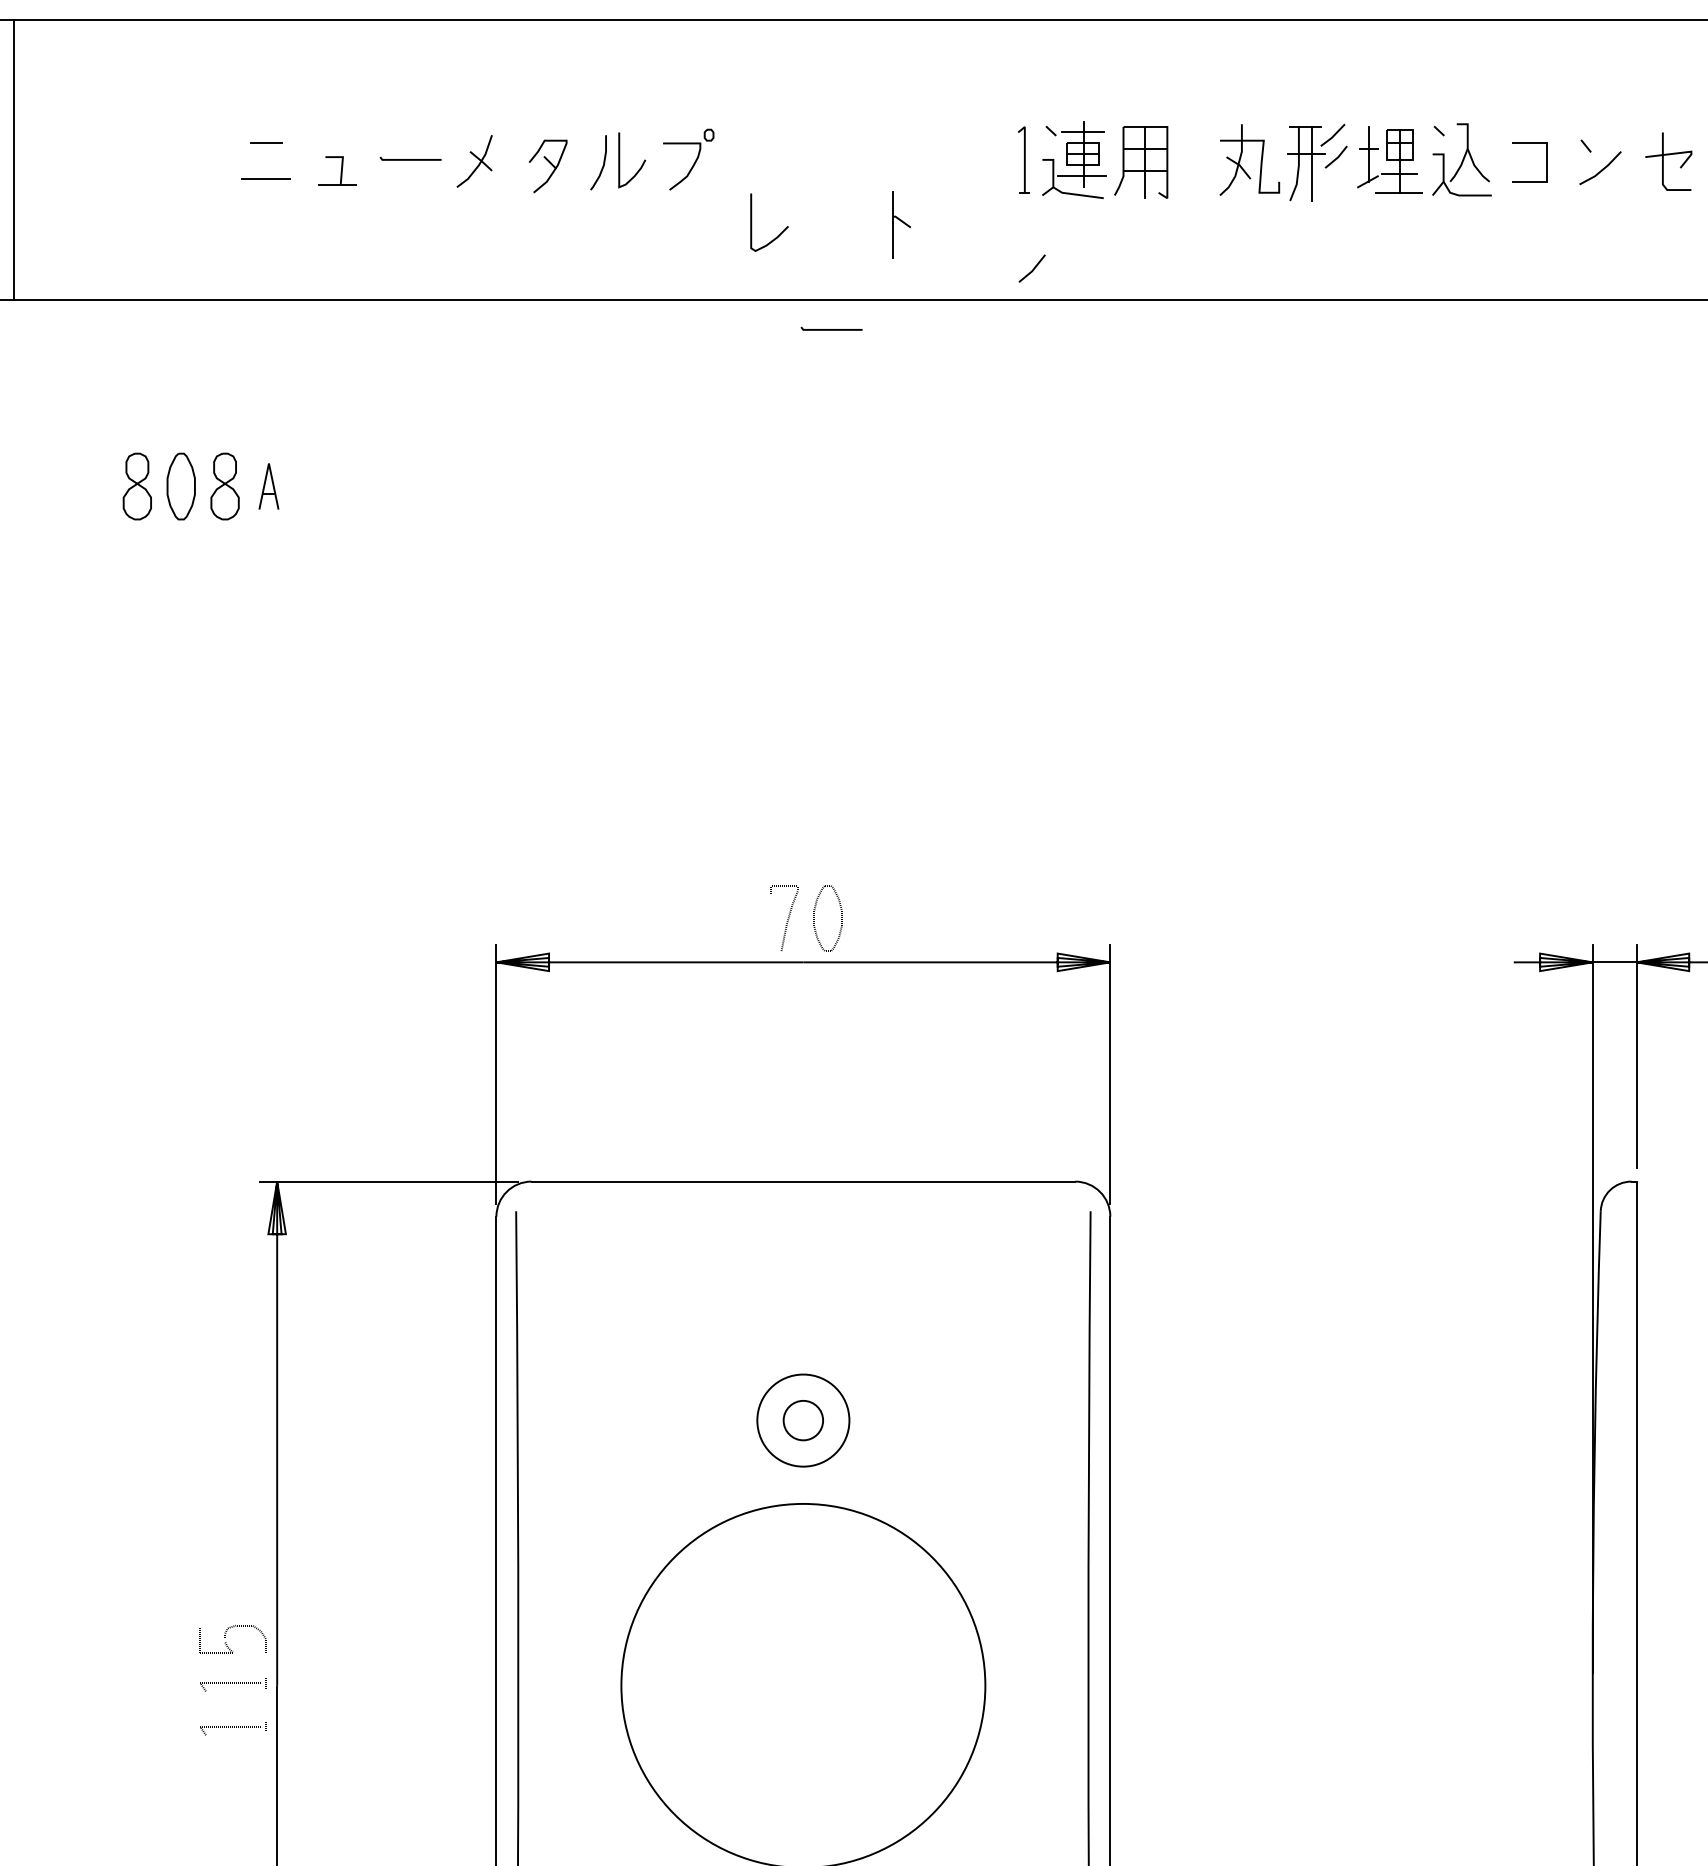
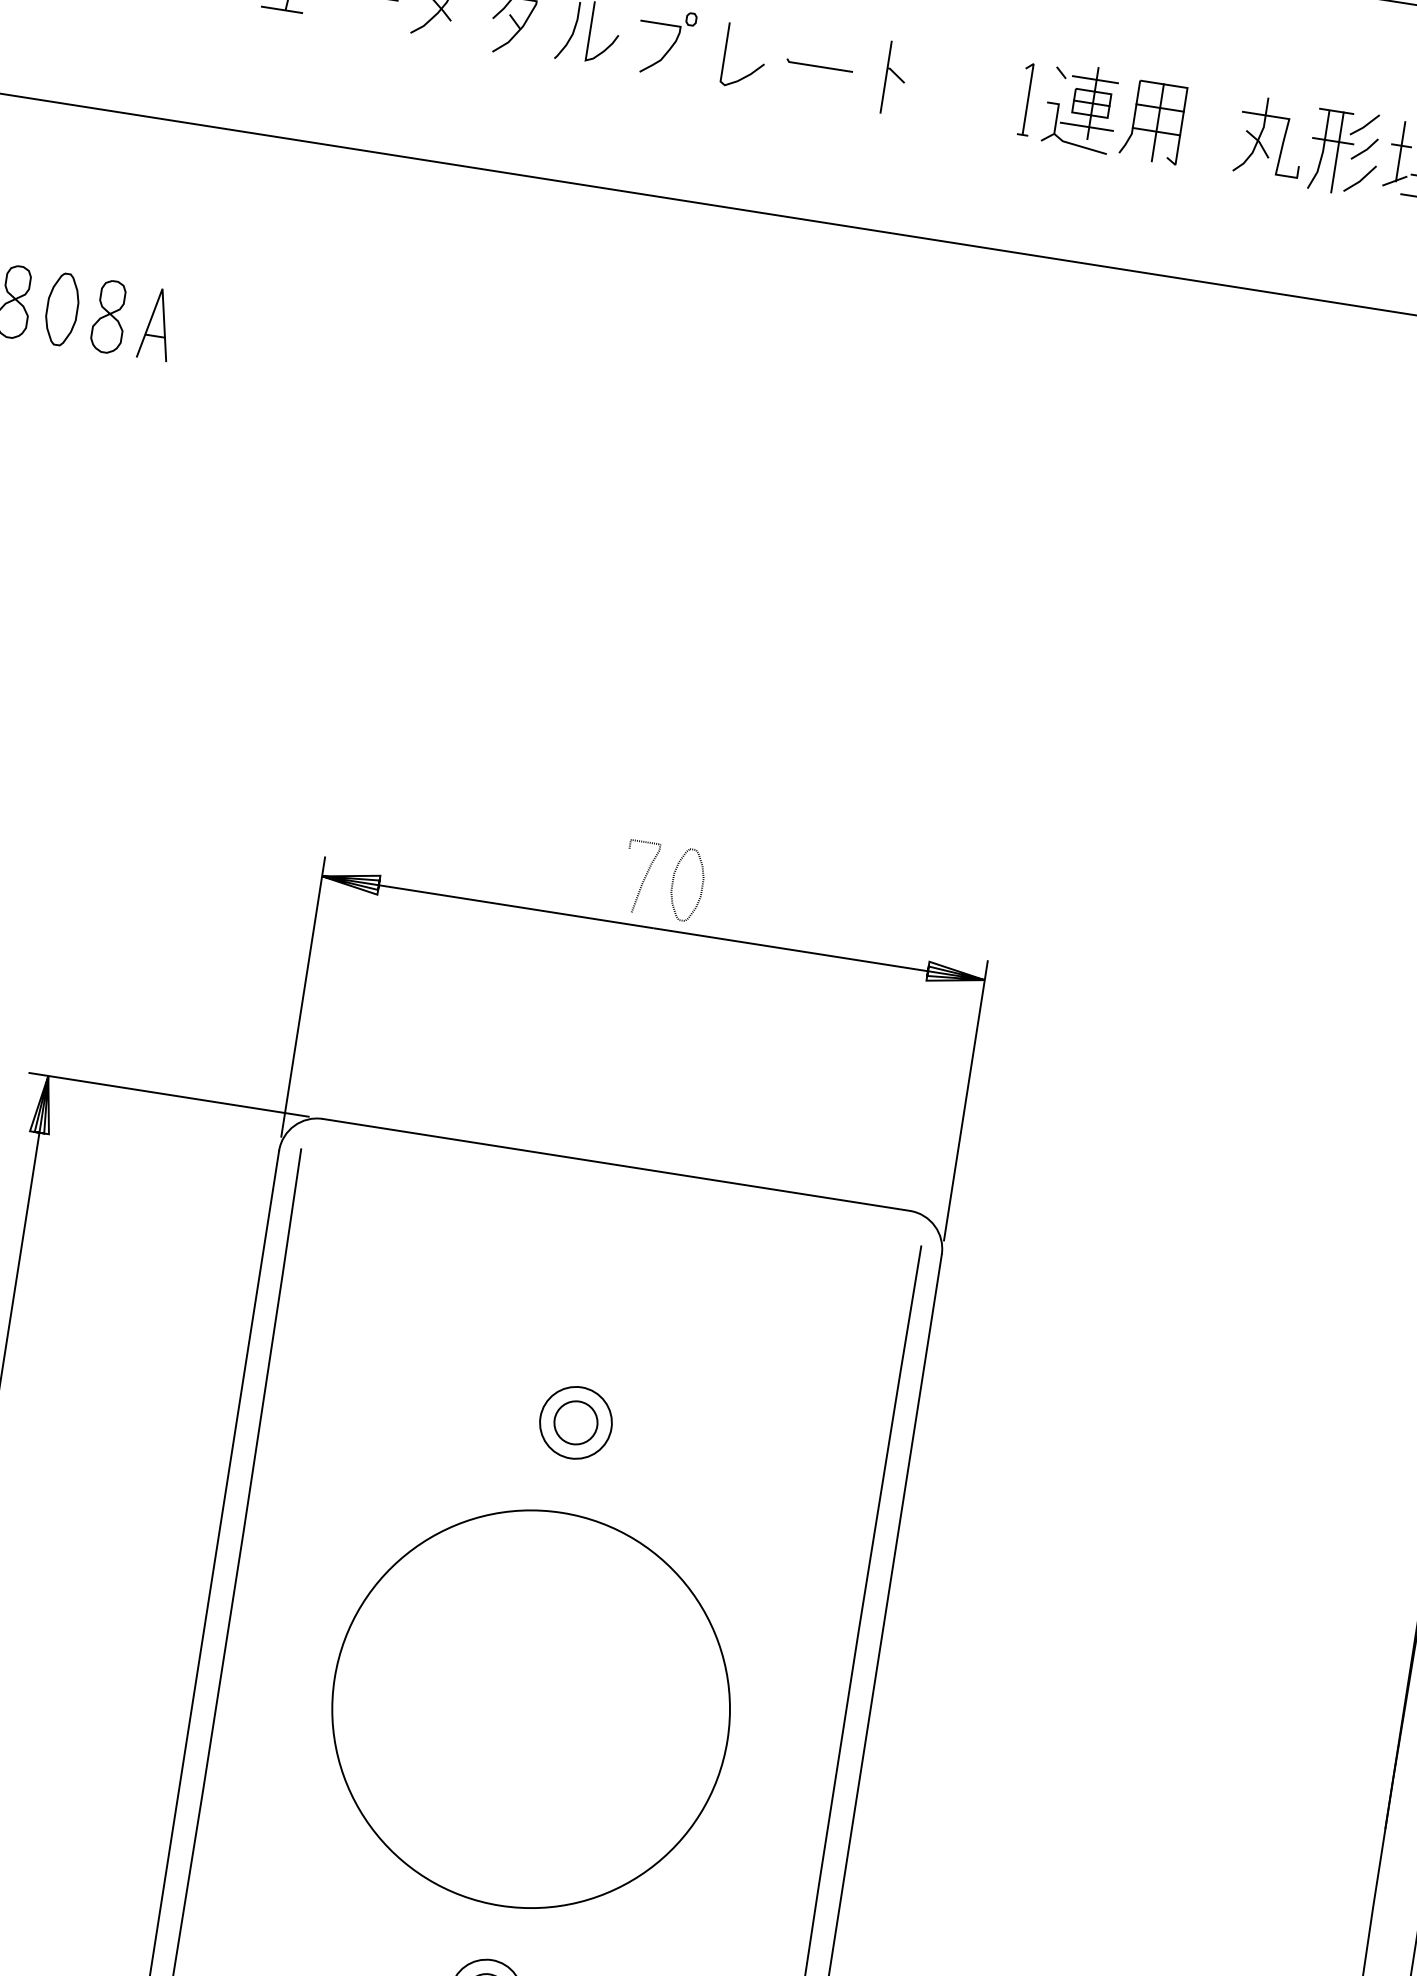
part: (901, 224) -> (895, 78), moved
curve: (780, 232) -> (754, 69), moved
line: (1032, 269) -> (1360, 179), moved
line: (831, 329) -> (819, 66), moved
part: (268, 486) -> (156, 324), size x1.43
circle: (803, 1420) -> (576, 1422), size x0.71

